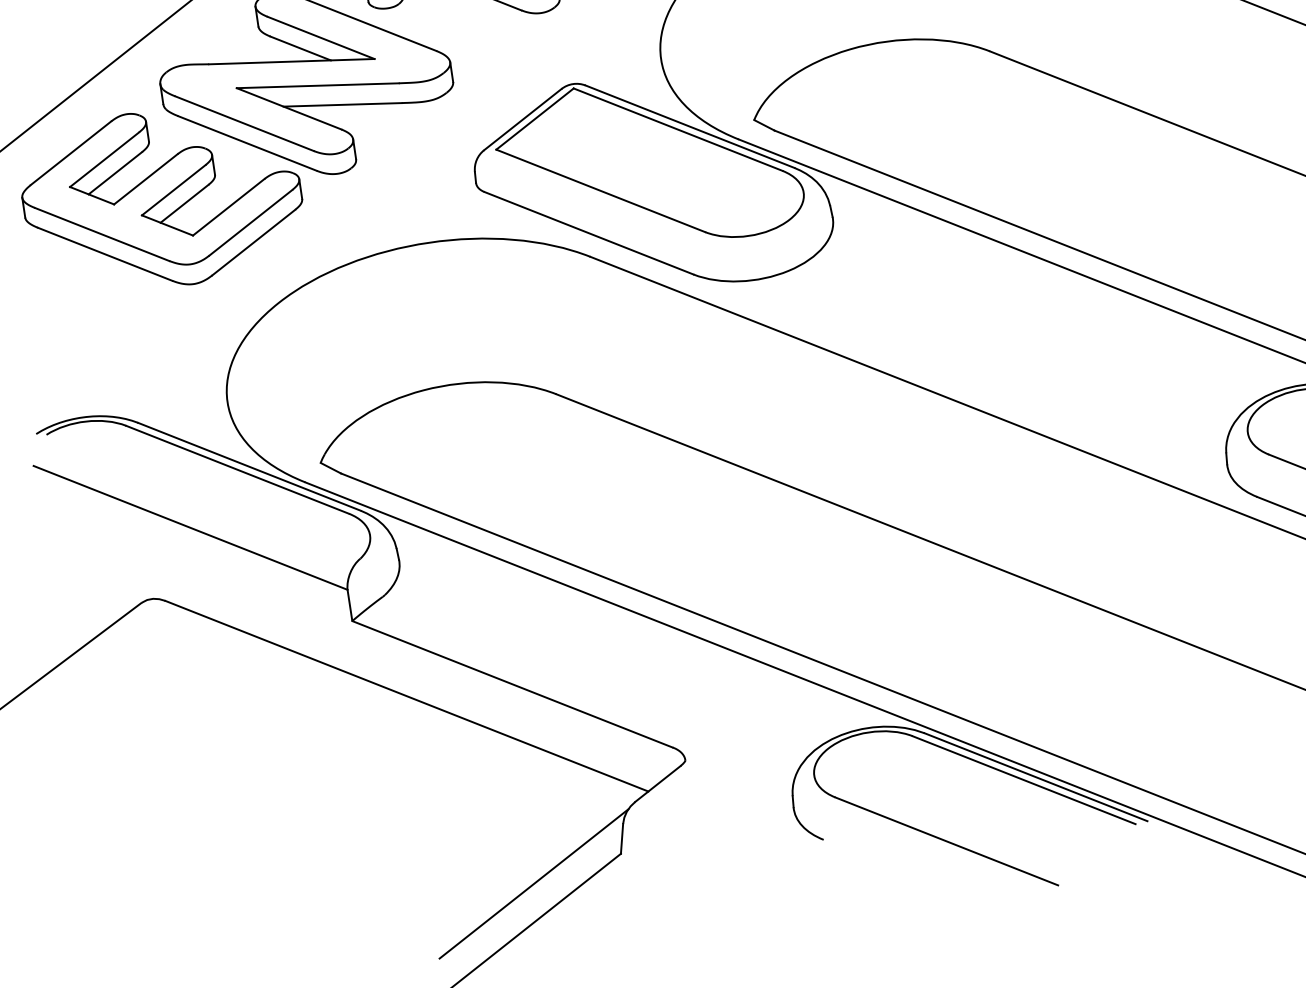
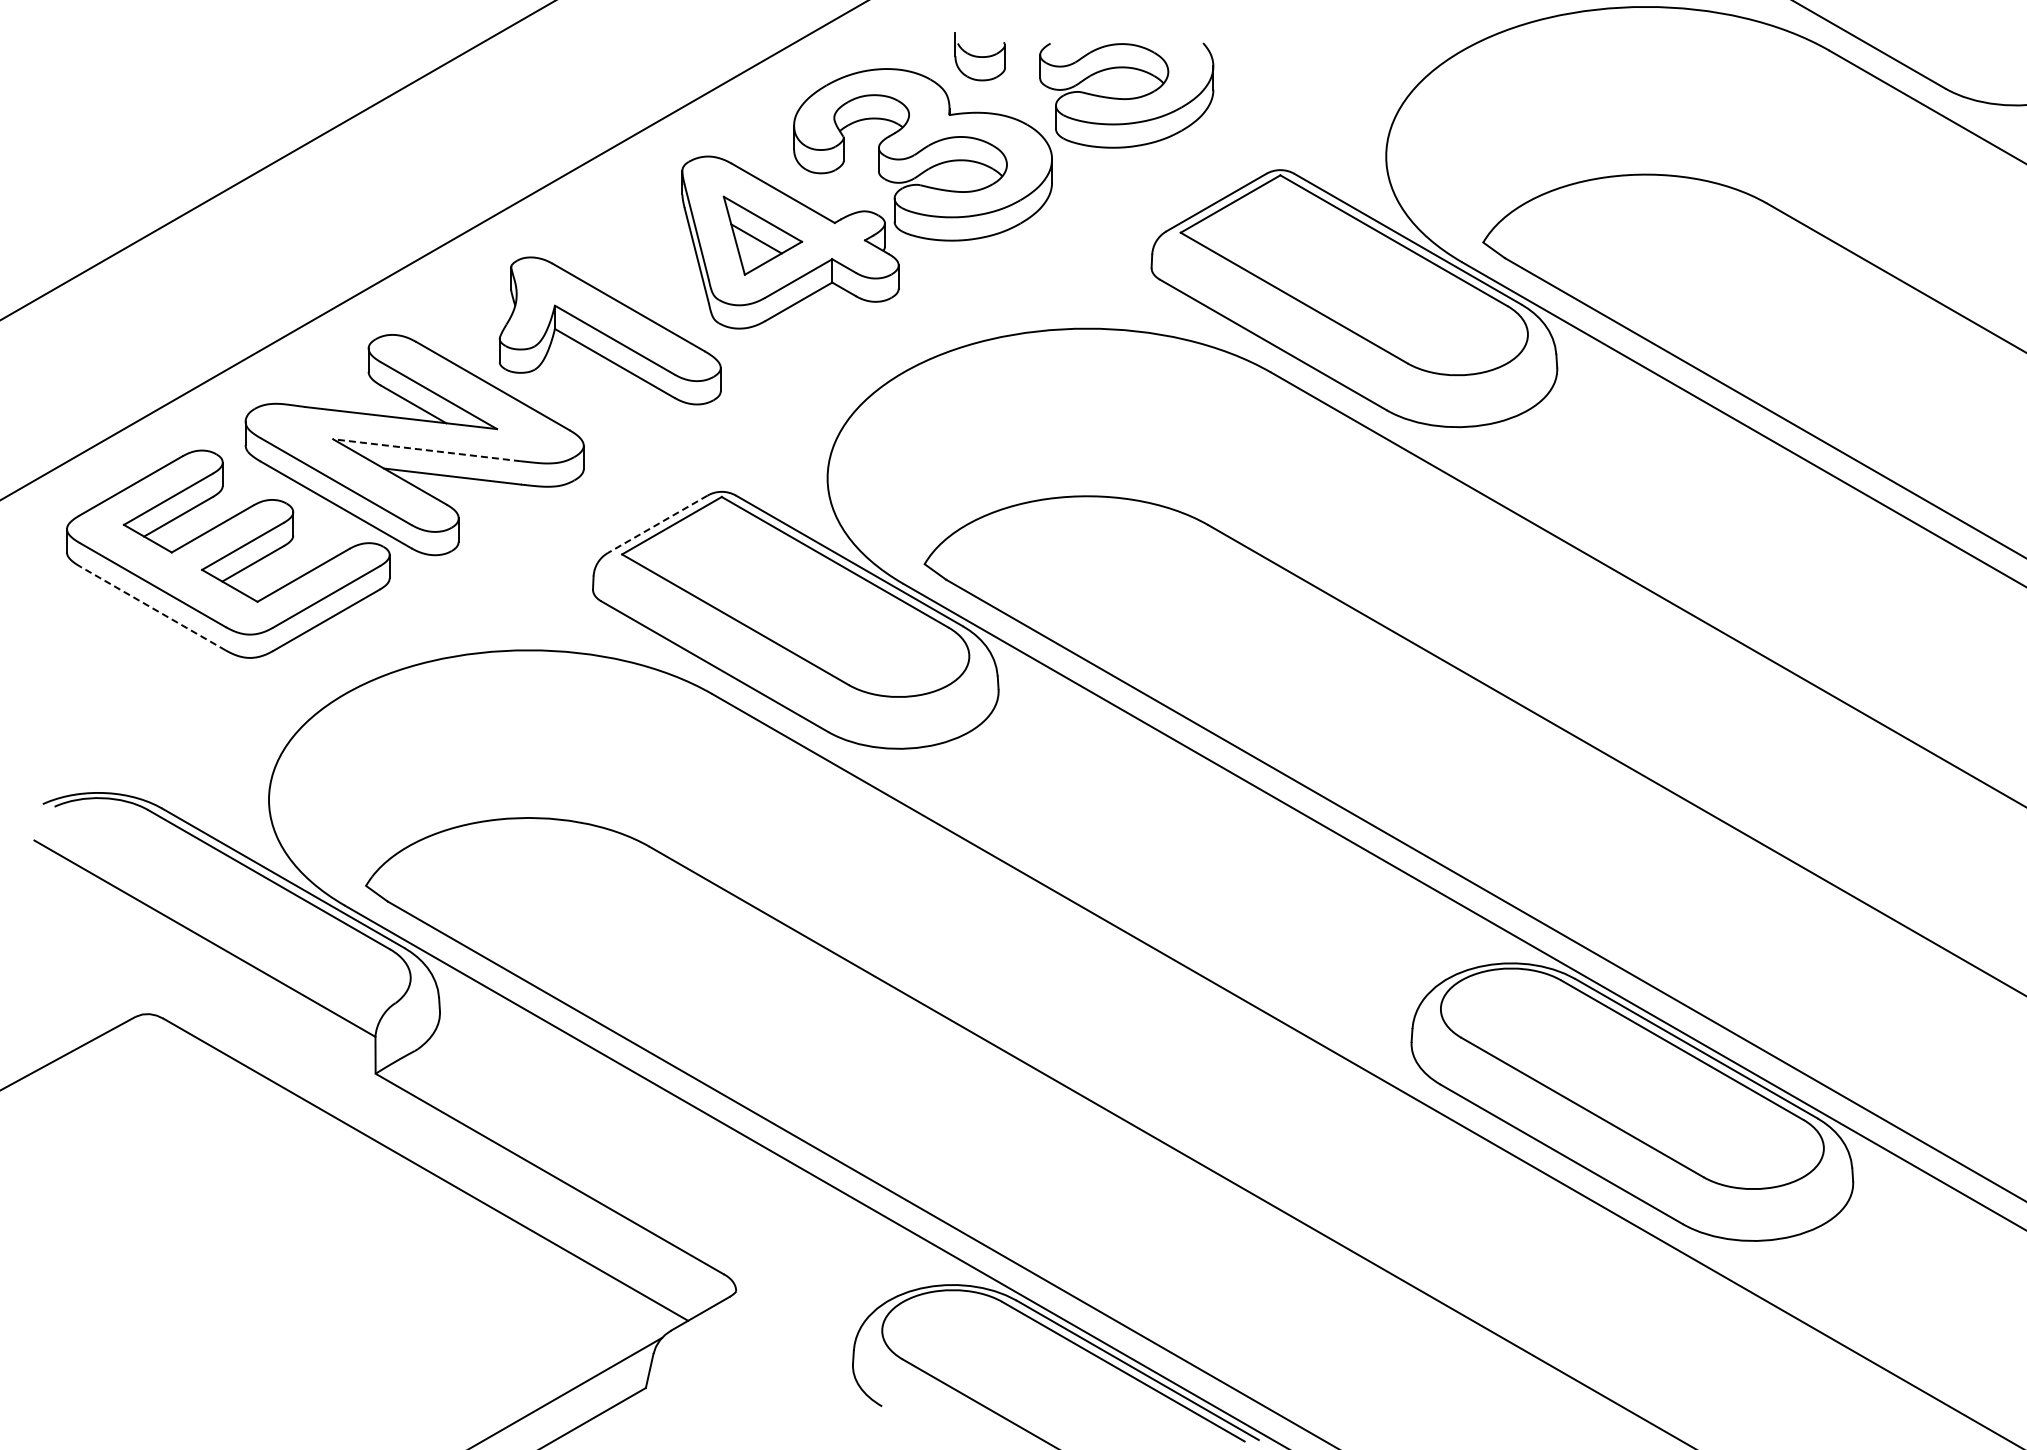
line: (317, 86) -> (426, 450), solid -> dashed
line: (522, 119) -> (657, 524), solid -> dashed
line: (104, 254) -> (152, 608), solid -> dashed

